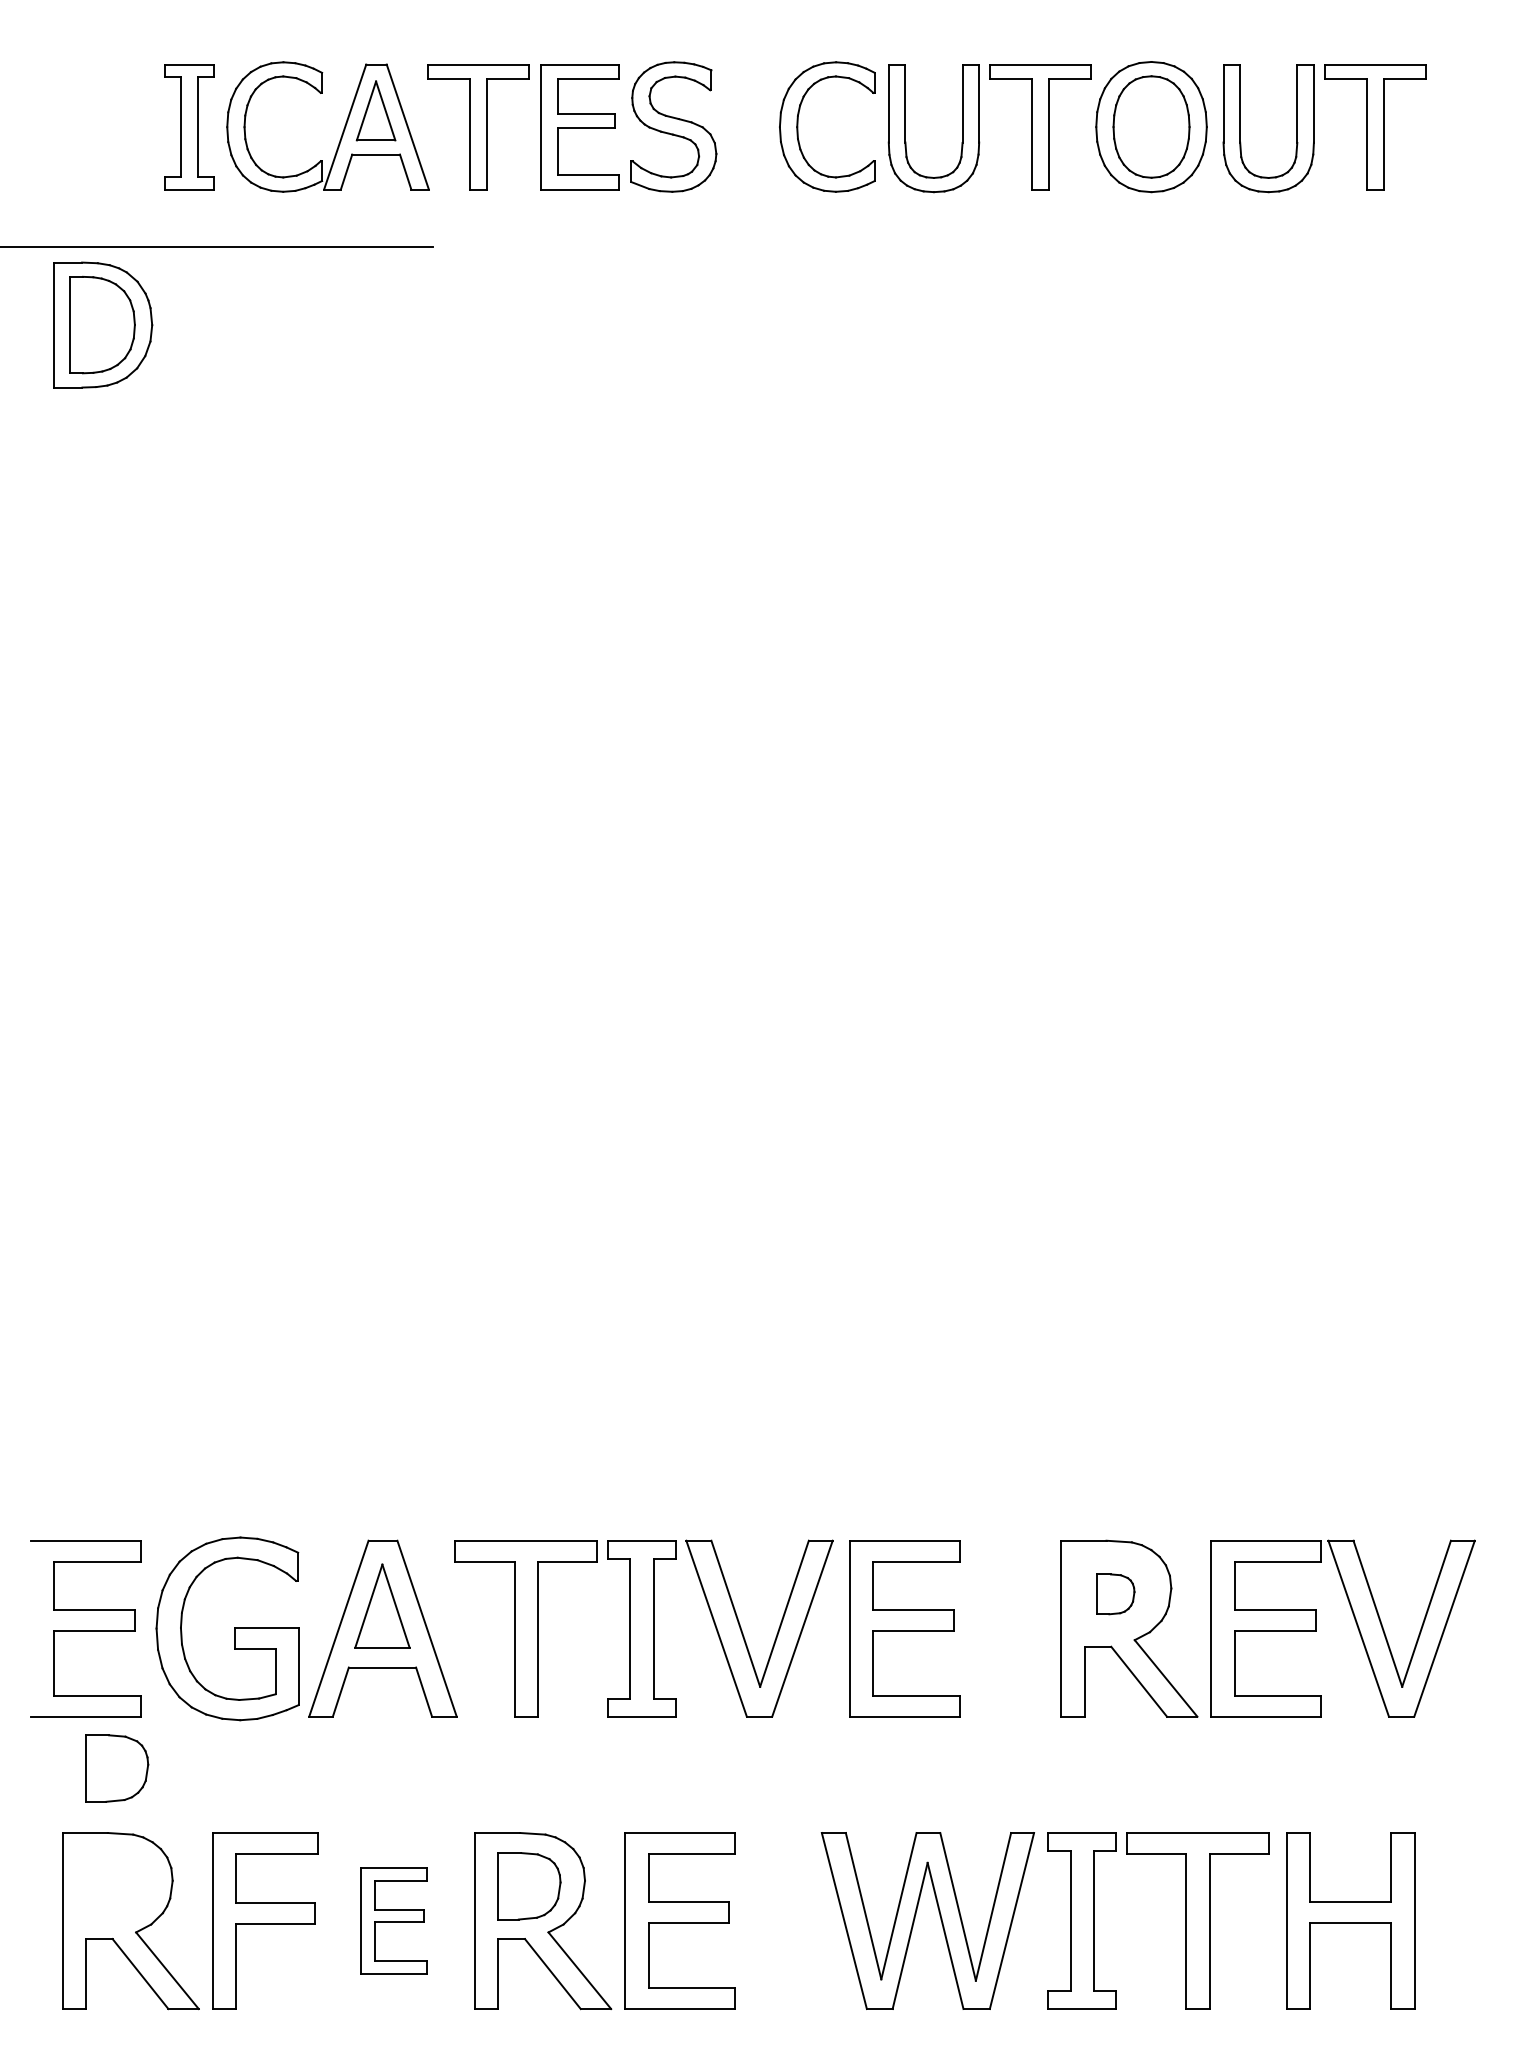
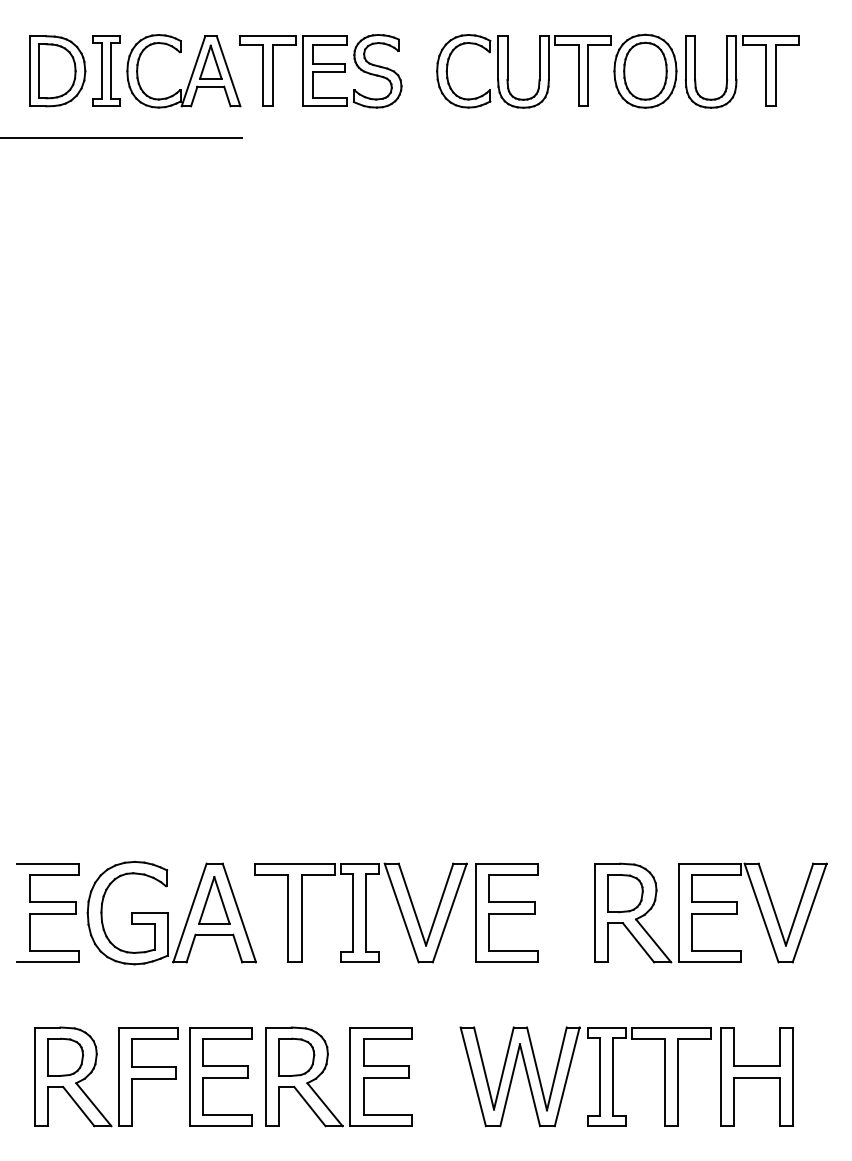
part: (102, 325) -> (57, 71), moved
part: (1115, 1593) -> (625, 893), size x1.67
part: (116, 1766) -> (65, 1056), moved
part: (393, 1920) -> (220, 1076), size x1.67

